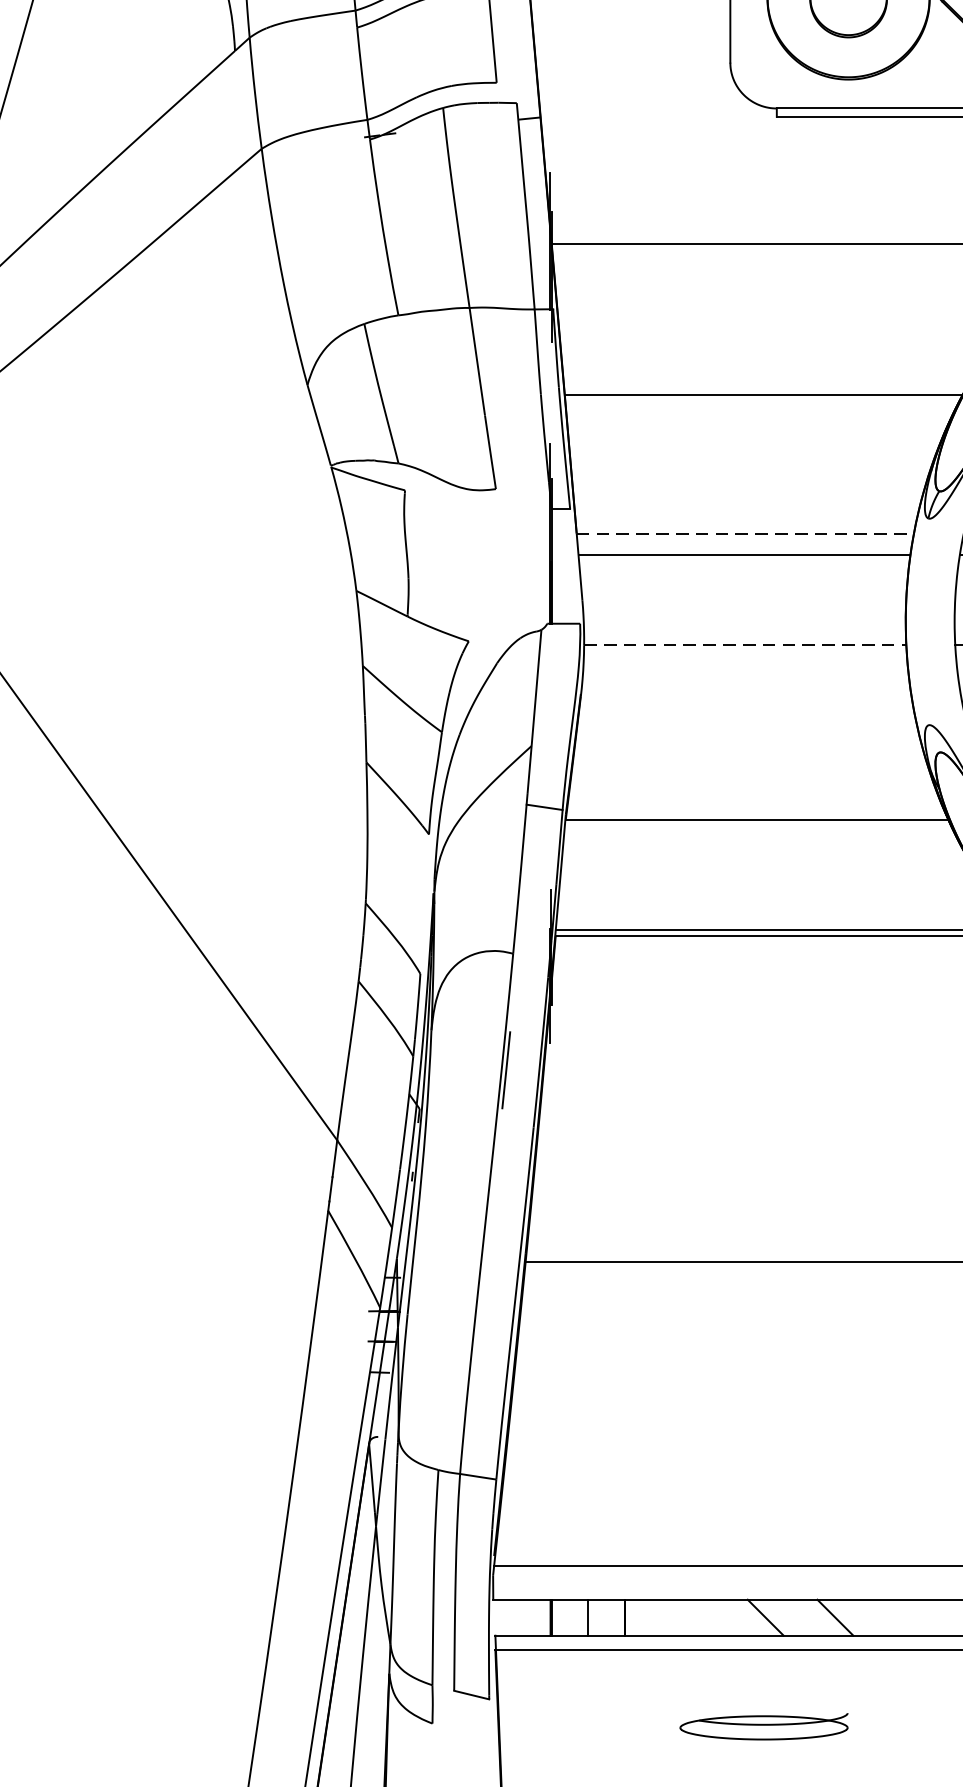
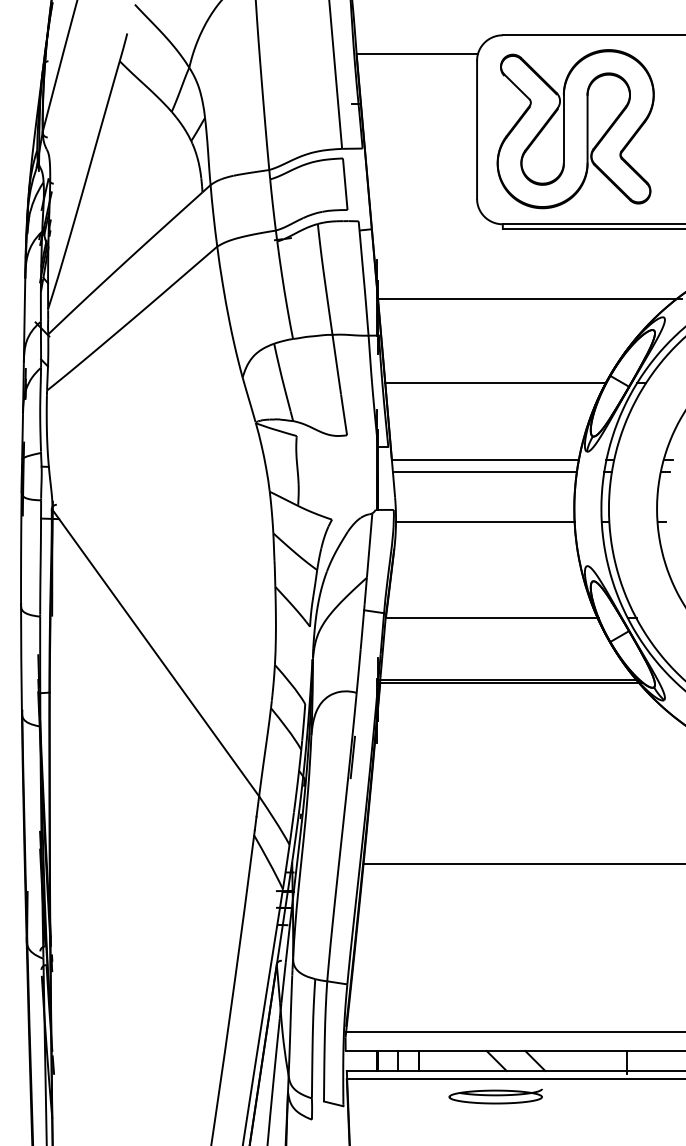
line: (745, 532) -> (485, 459), dashed -> solid
line: (745, 644) -> (485, 521), dashed -> solid
part: (763, 1726) -> (495, 1096), moved

